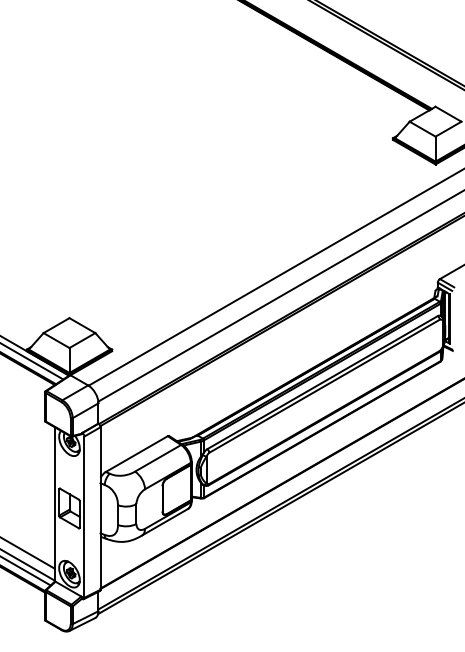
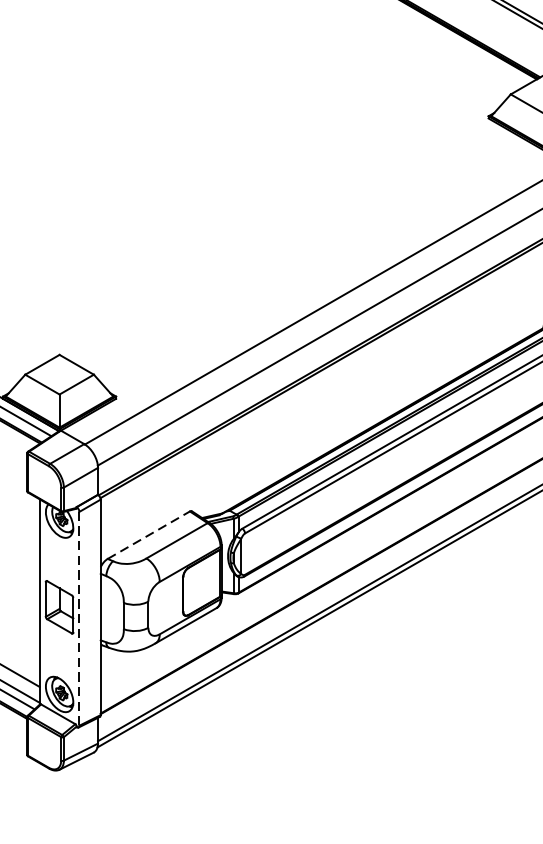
line: (136, 454) -> (148, 535), solid -> dashed
line: (84, 517) -> (79, 619), solid -> dashed

